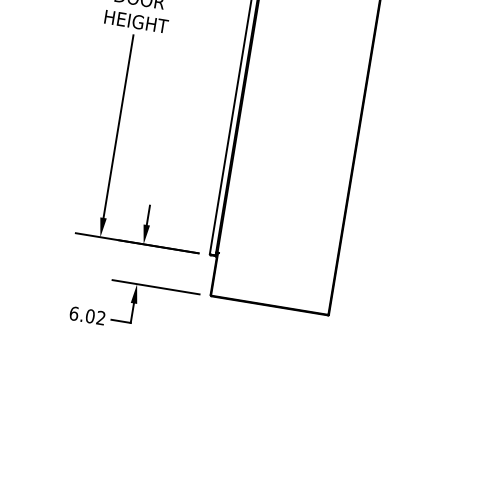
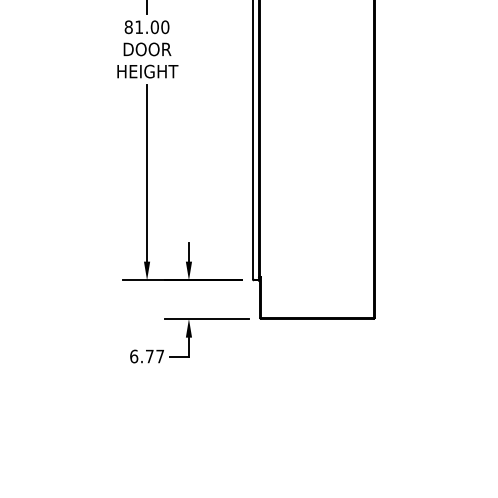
text: (95, 317) -> (154, 356), 6.02 -> 6.77

